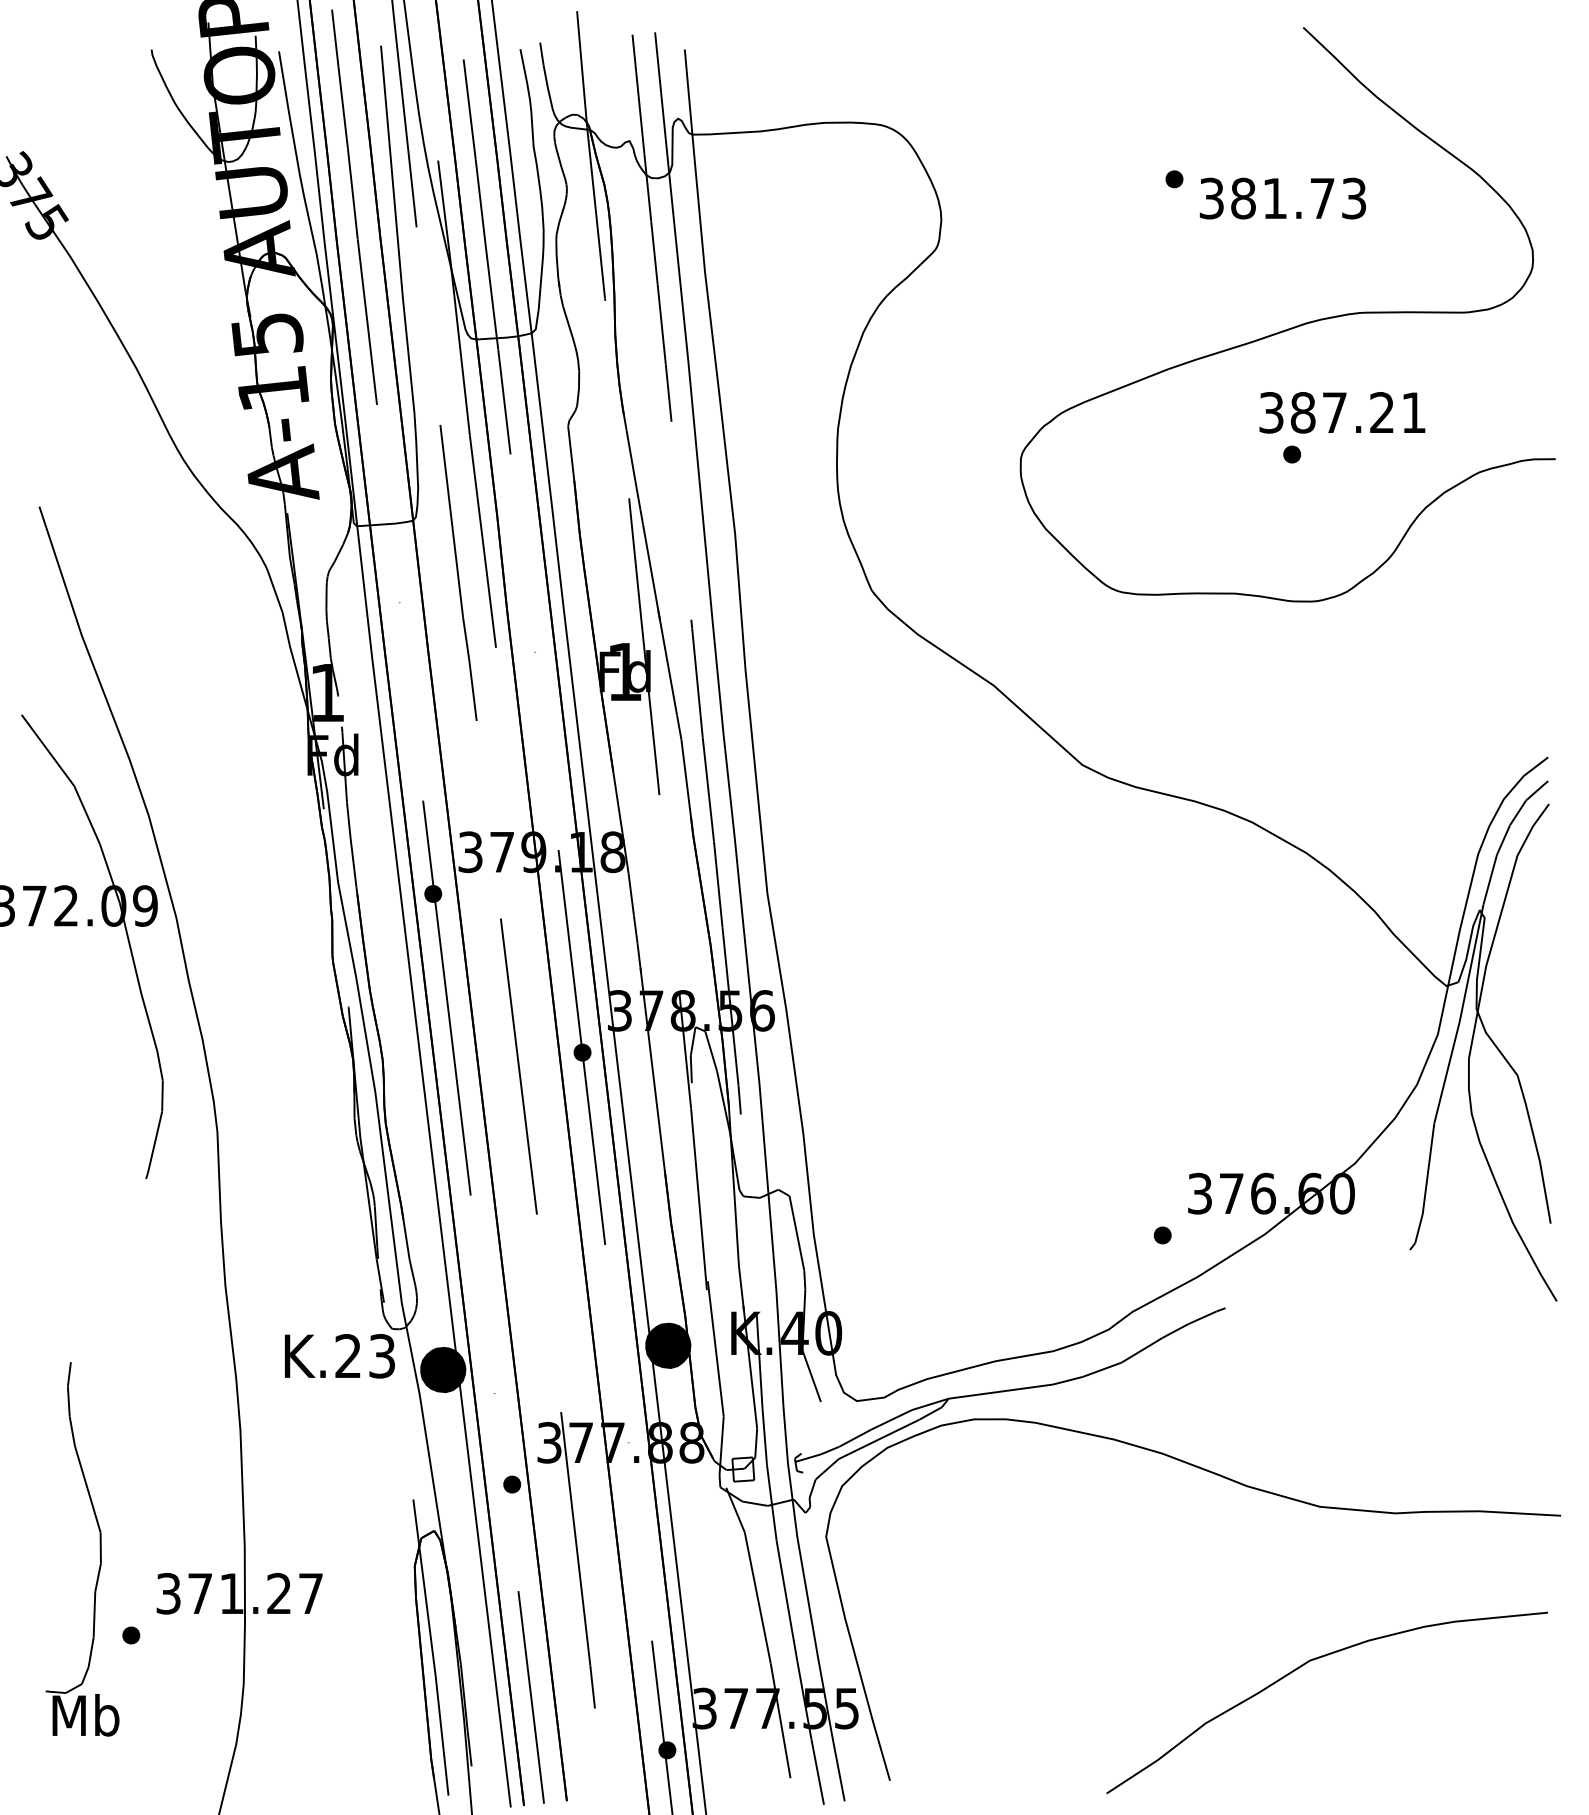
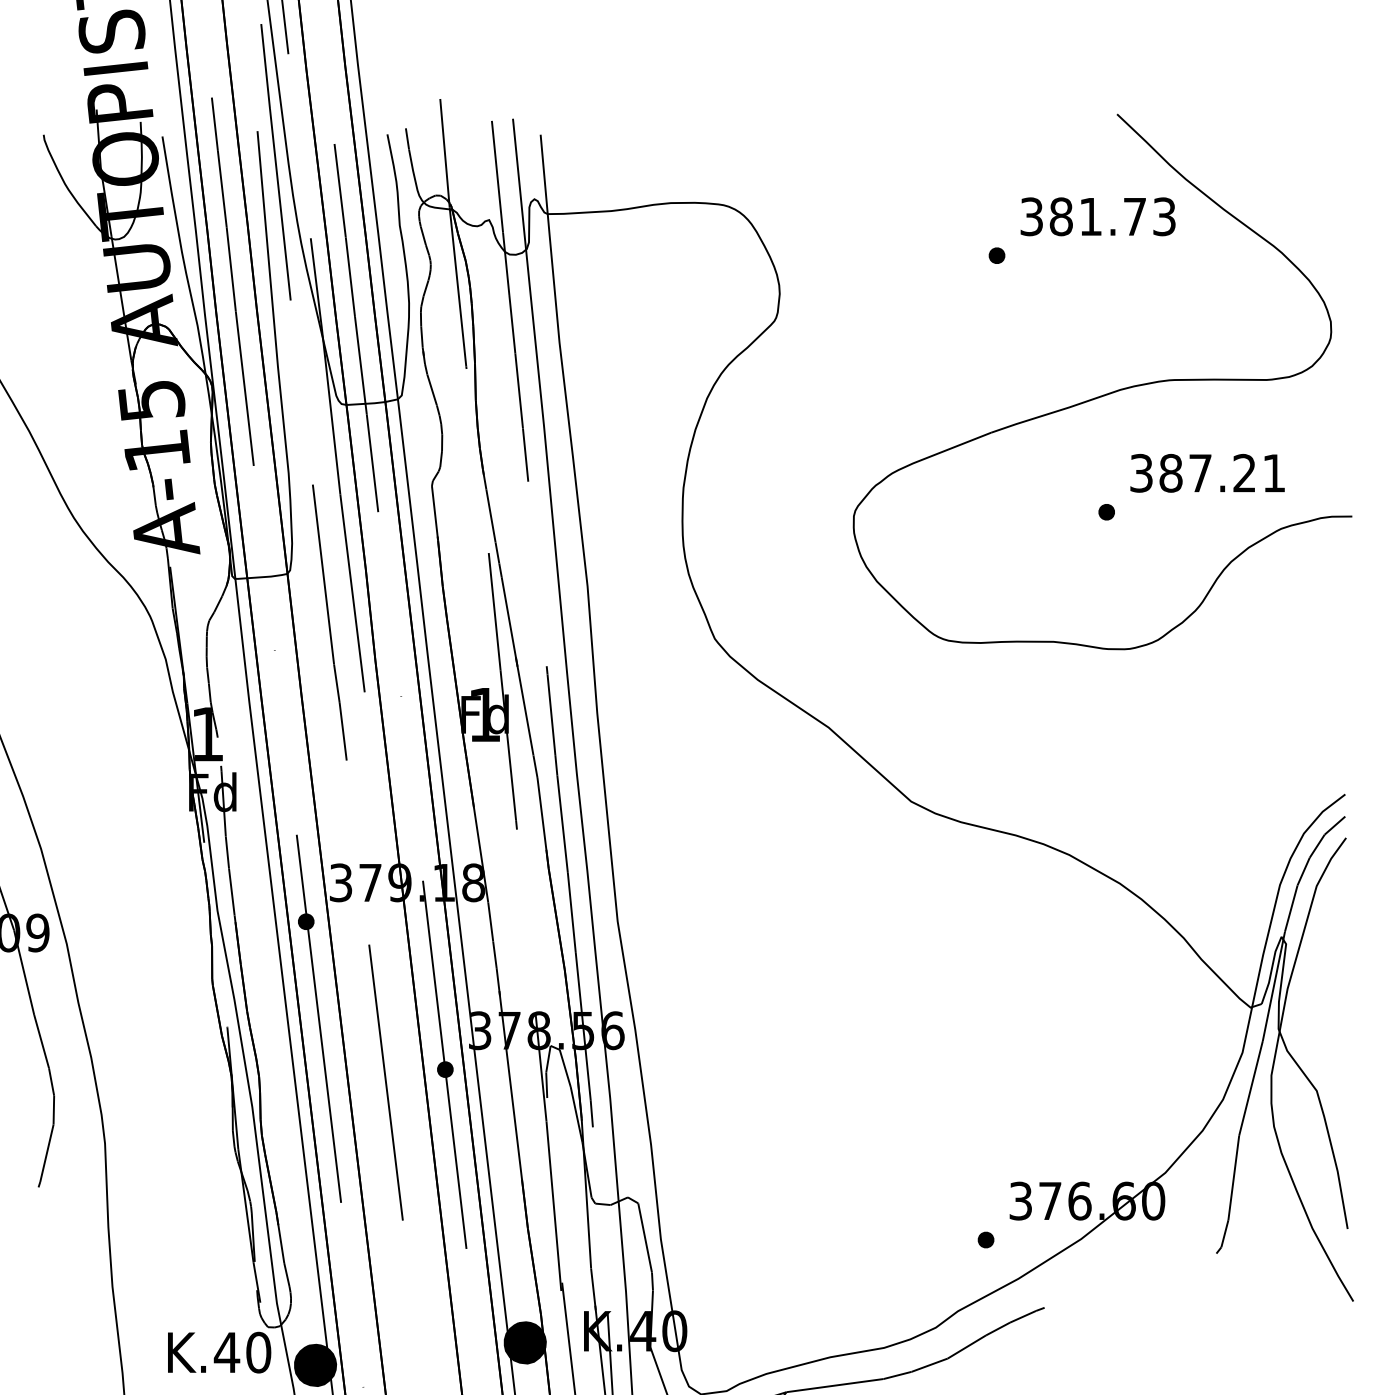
text: (1282, 198) -> (1097, 216), moved
text: (1342, 412) -> (1207, 473), moved
text: (364, 1356) -> (242, 1352), K.23 -> K.40

